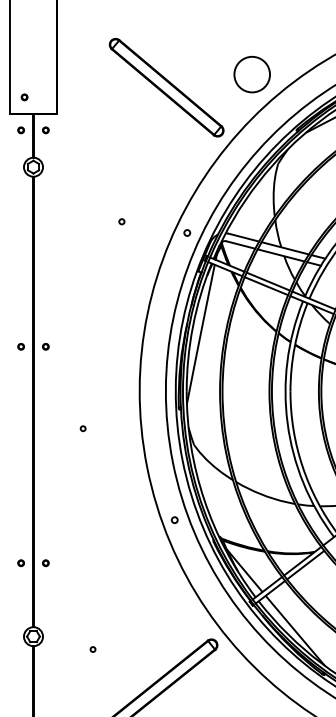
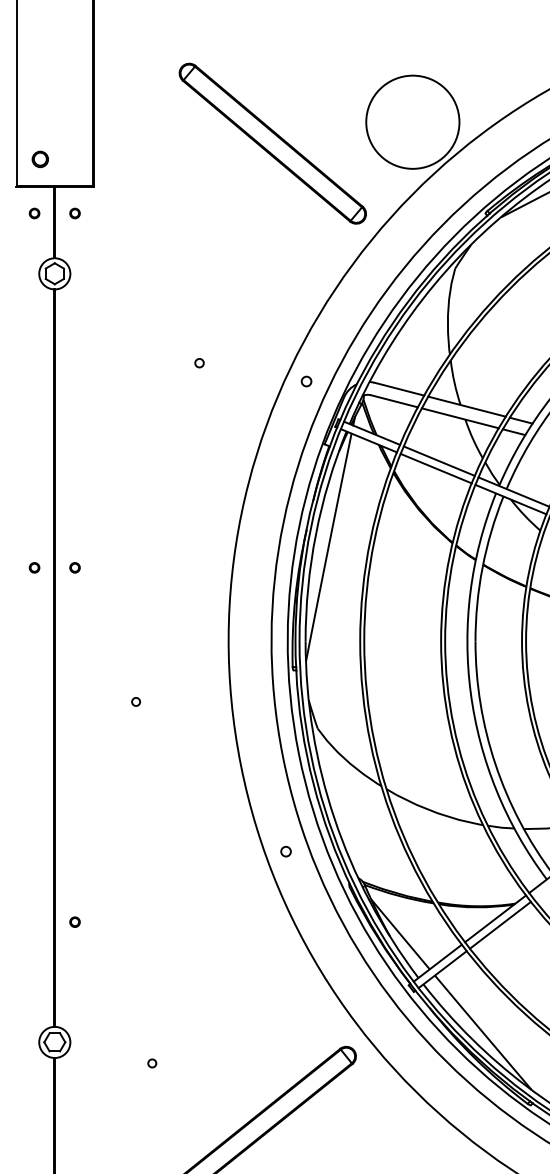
circle: (252, 74) -> (413, 122), size x1.6
part: (24, 97) -> (40, 159), size x1.6
part: (20, 563) -> (33, 922), removed

